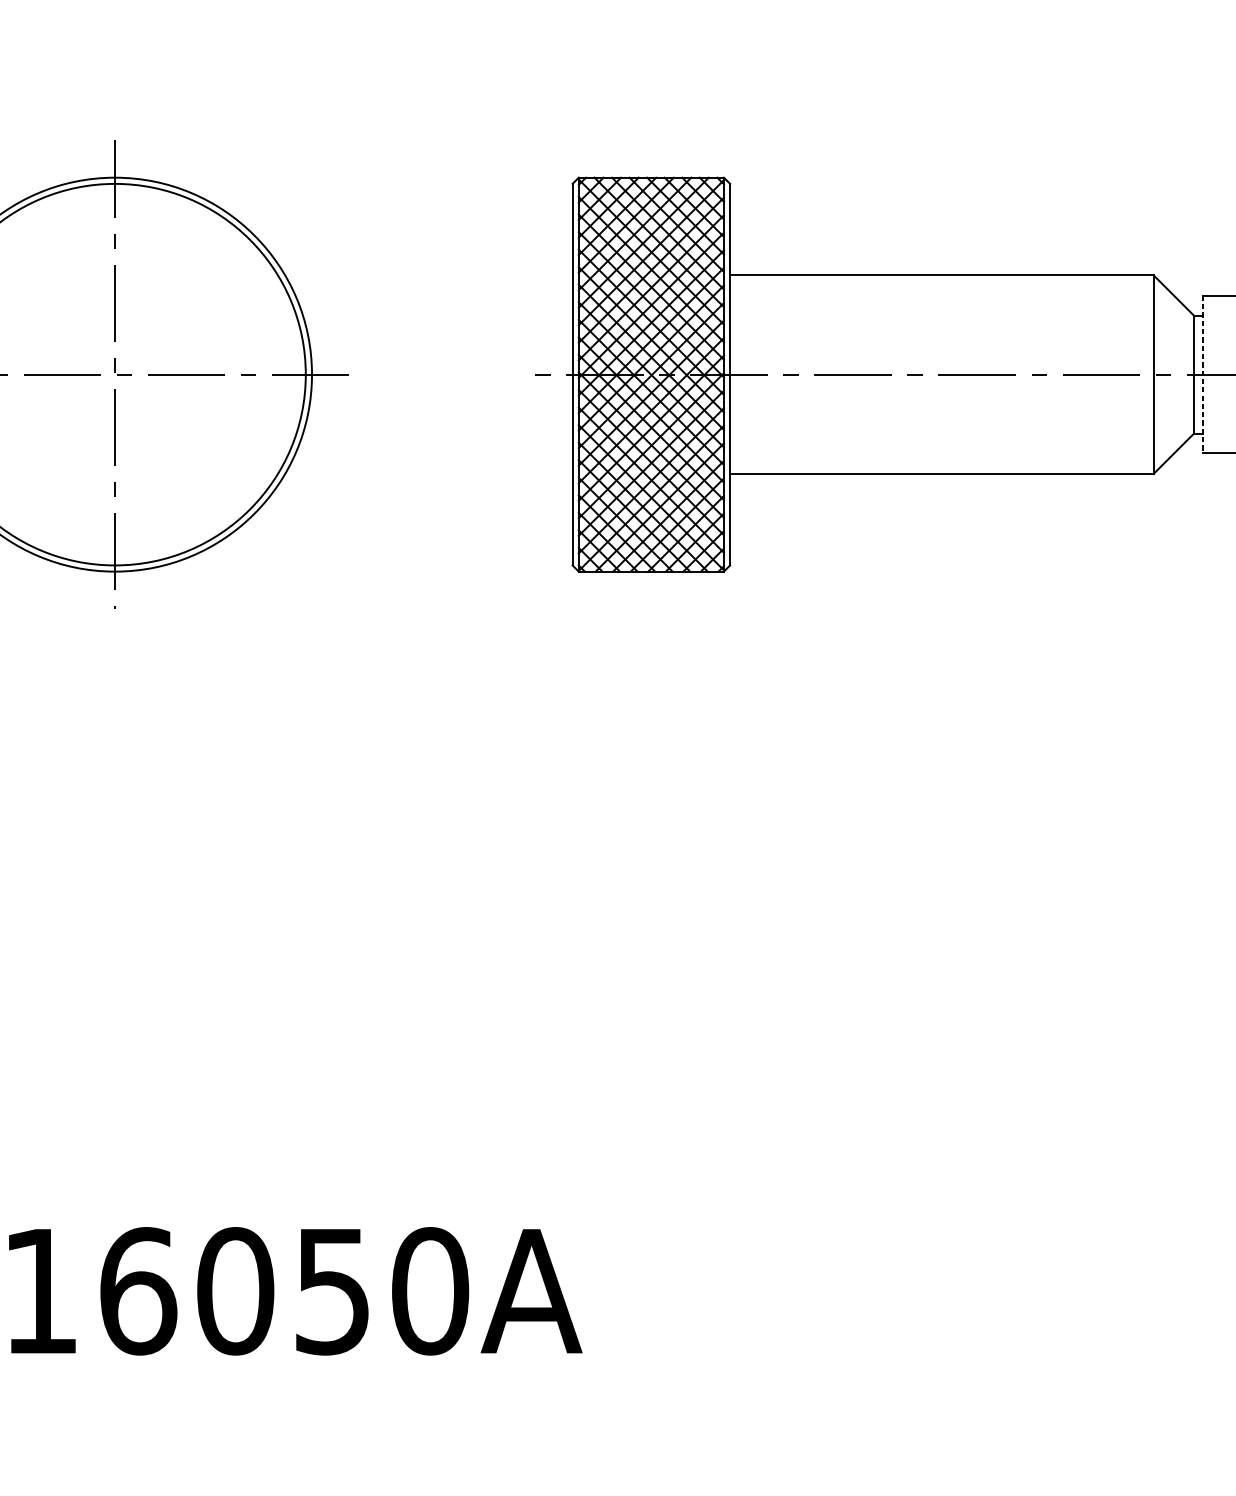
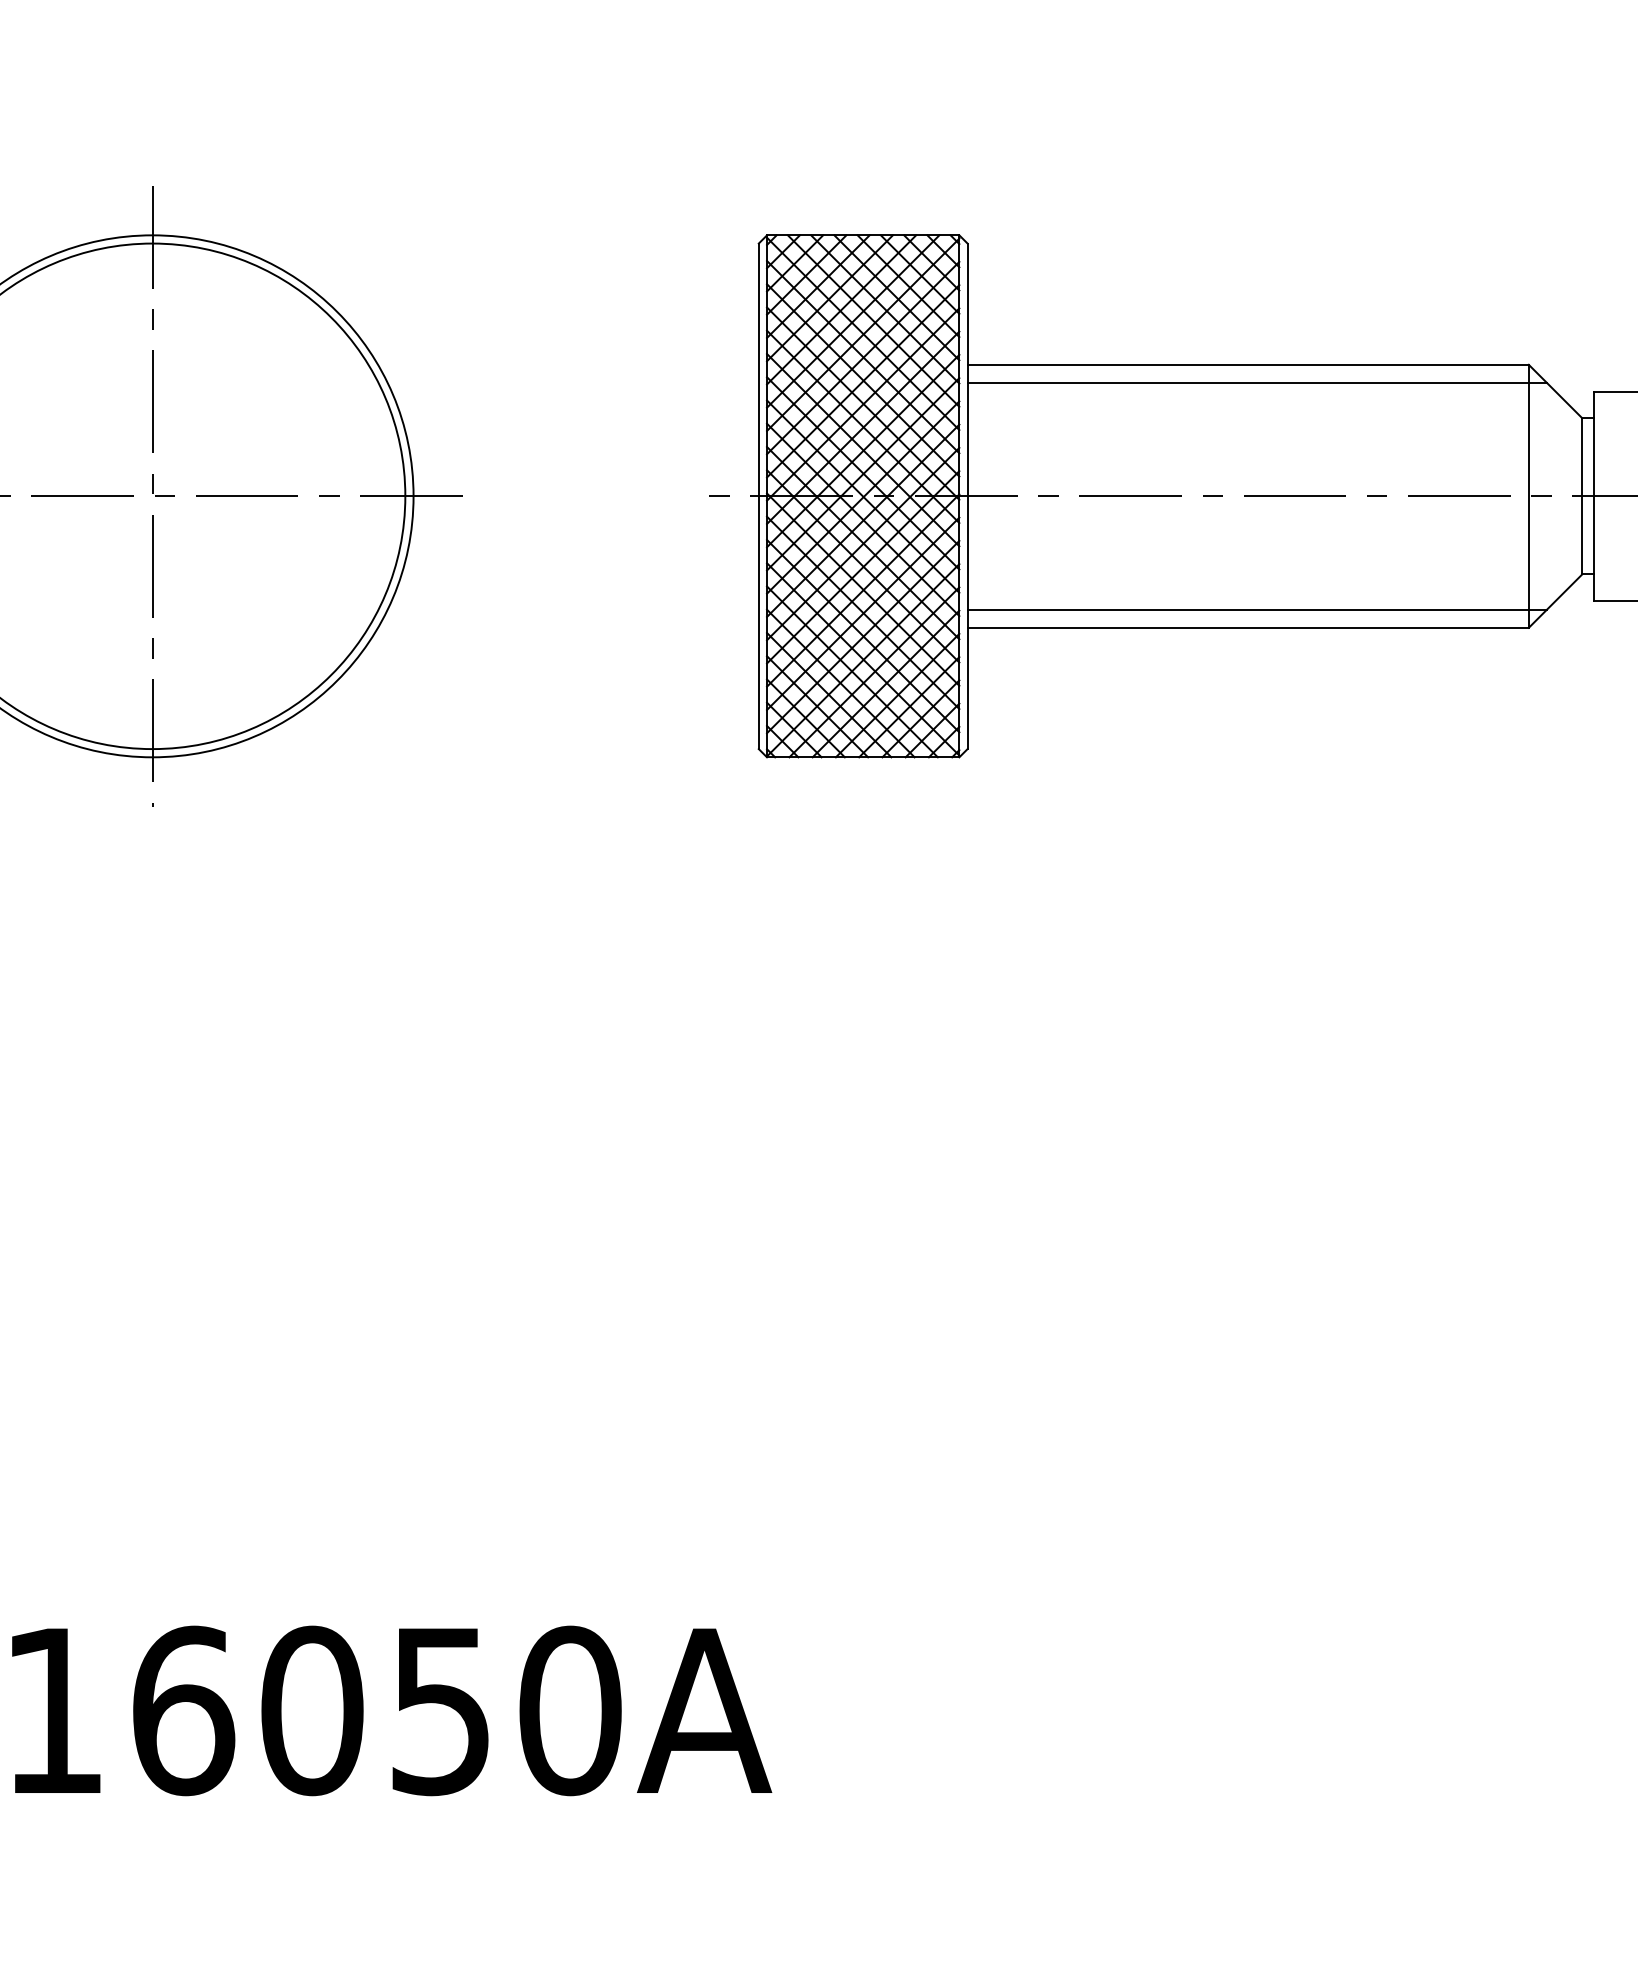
line: (948, 288) -> (1256, 382), added
line: (1202, 374) -> (1593, 496), dashed -> solid
line: (948, 460) -> (1256, 610), added

